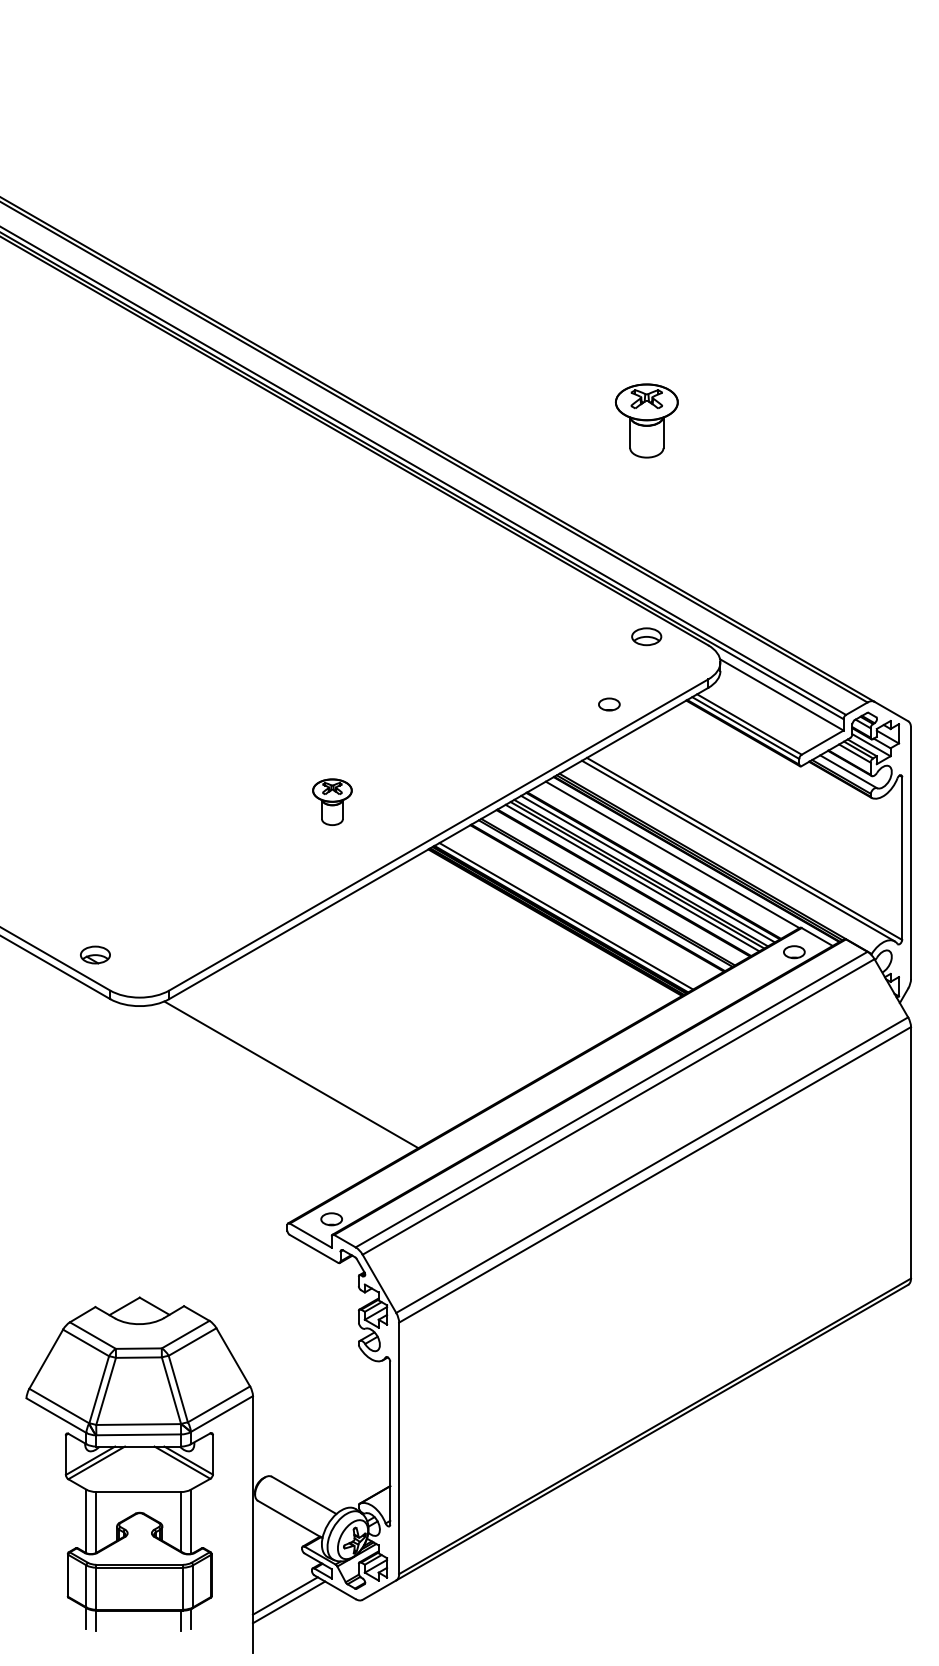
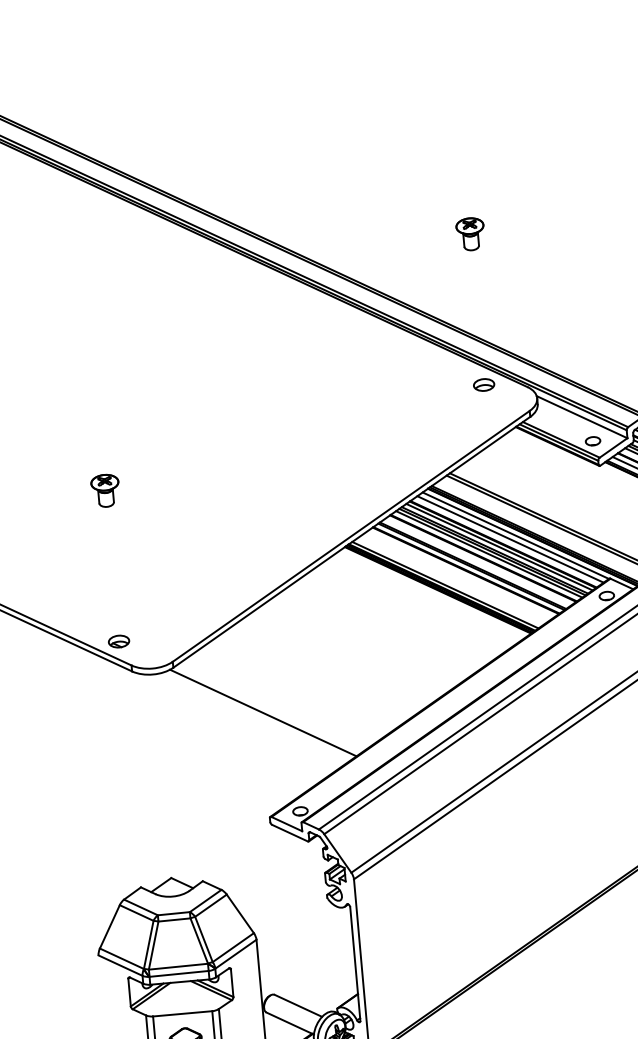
part: (646, 420) -> (470, 234), size x0.62
part: (609, 704) -> (593, 441), moved
part: (332, 801) -> (105, 490), moved
line: (664, 859) -> (510, 539), added

